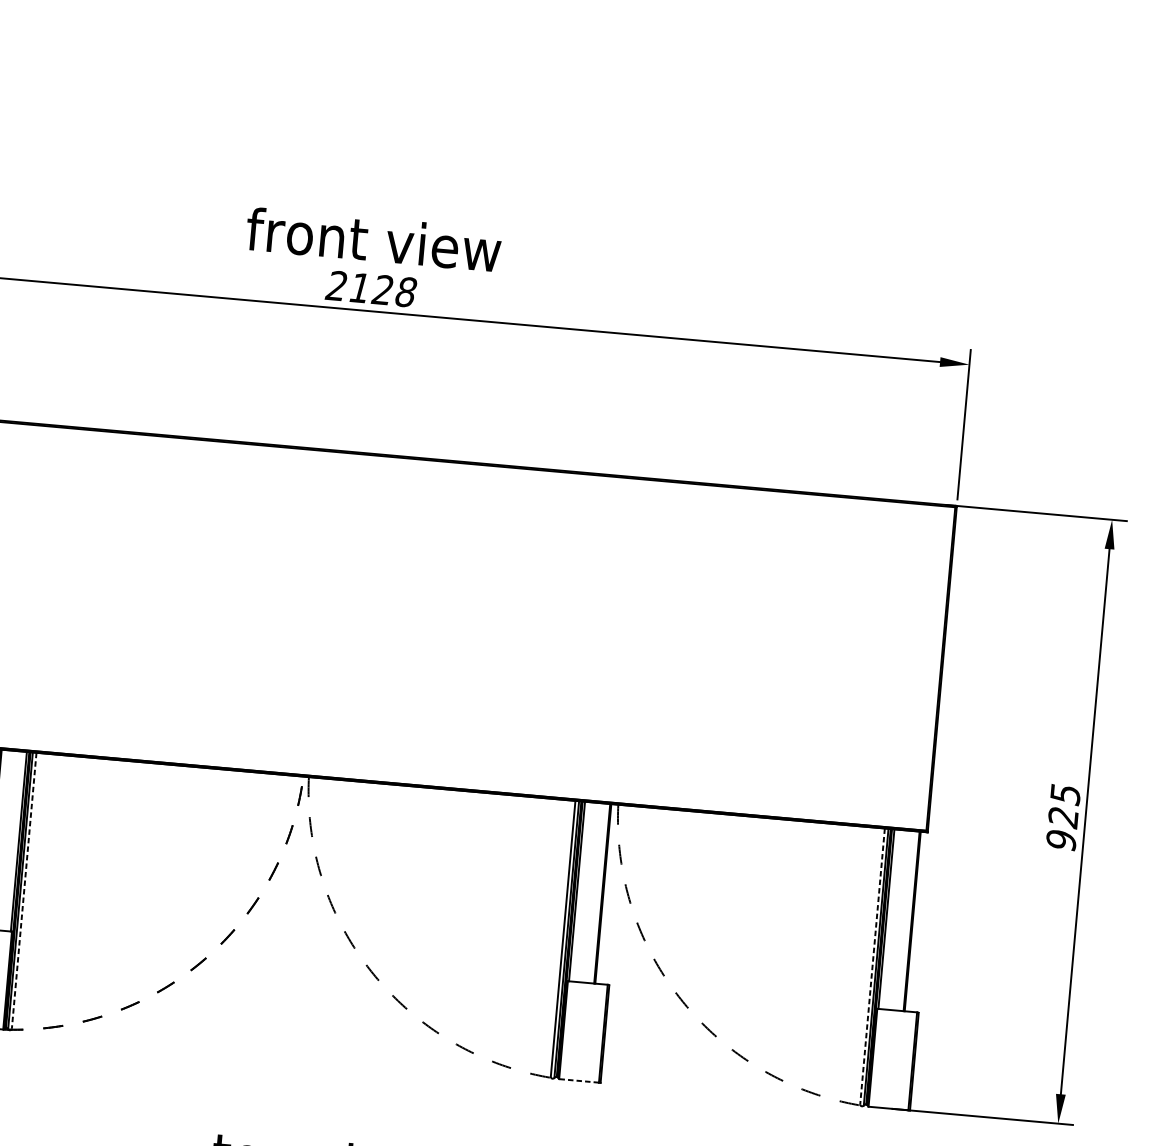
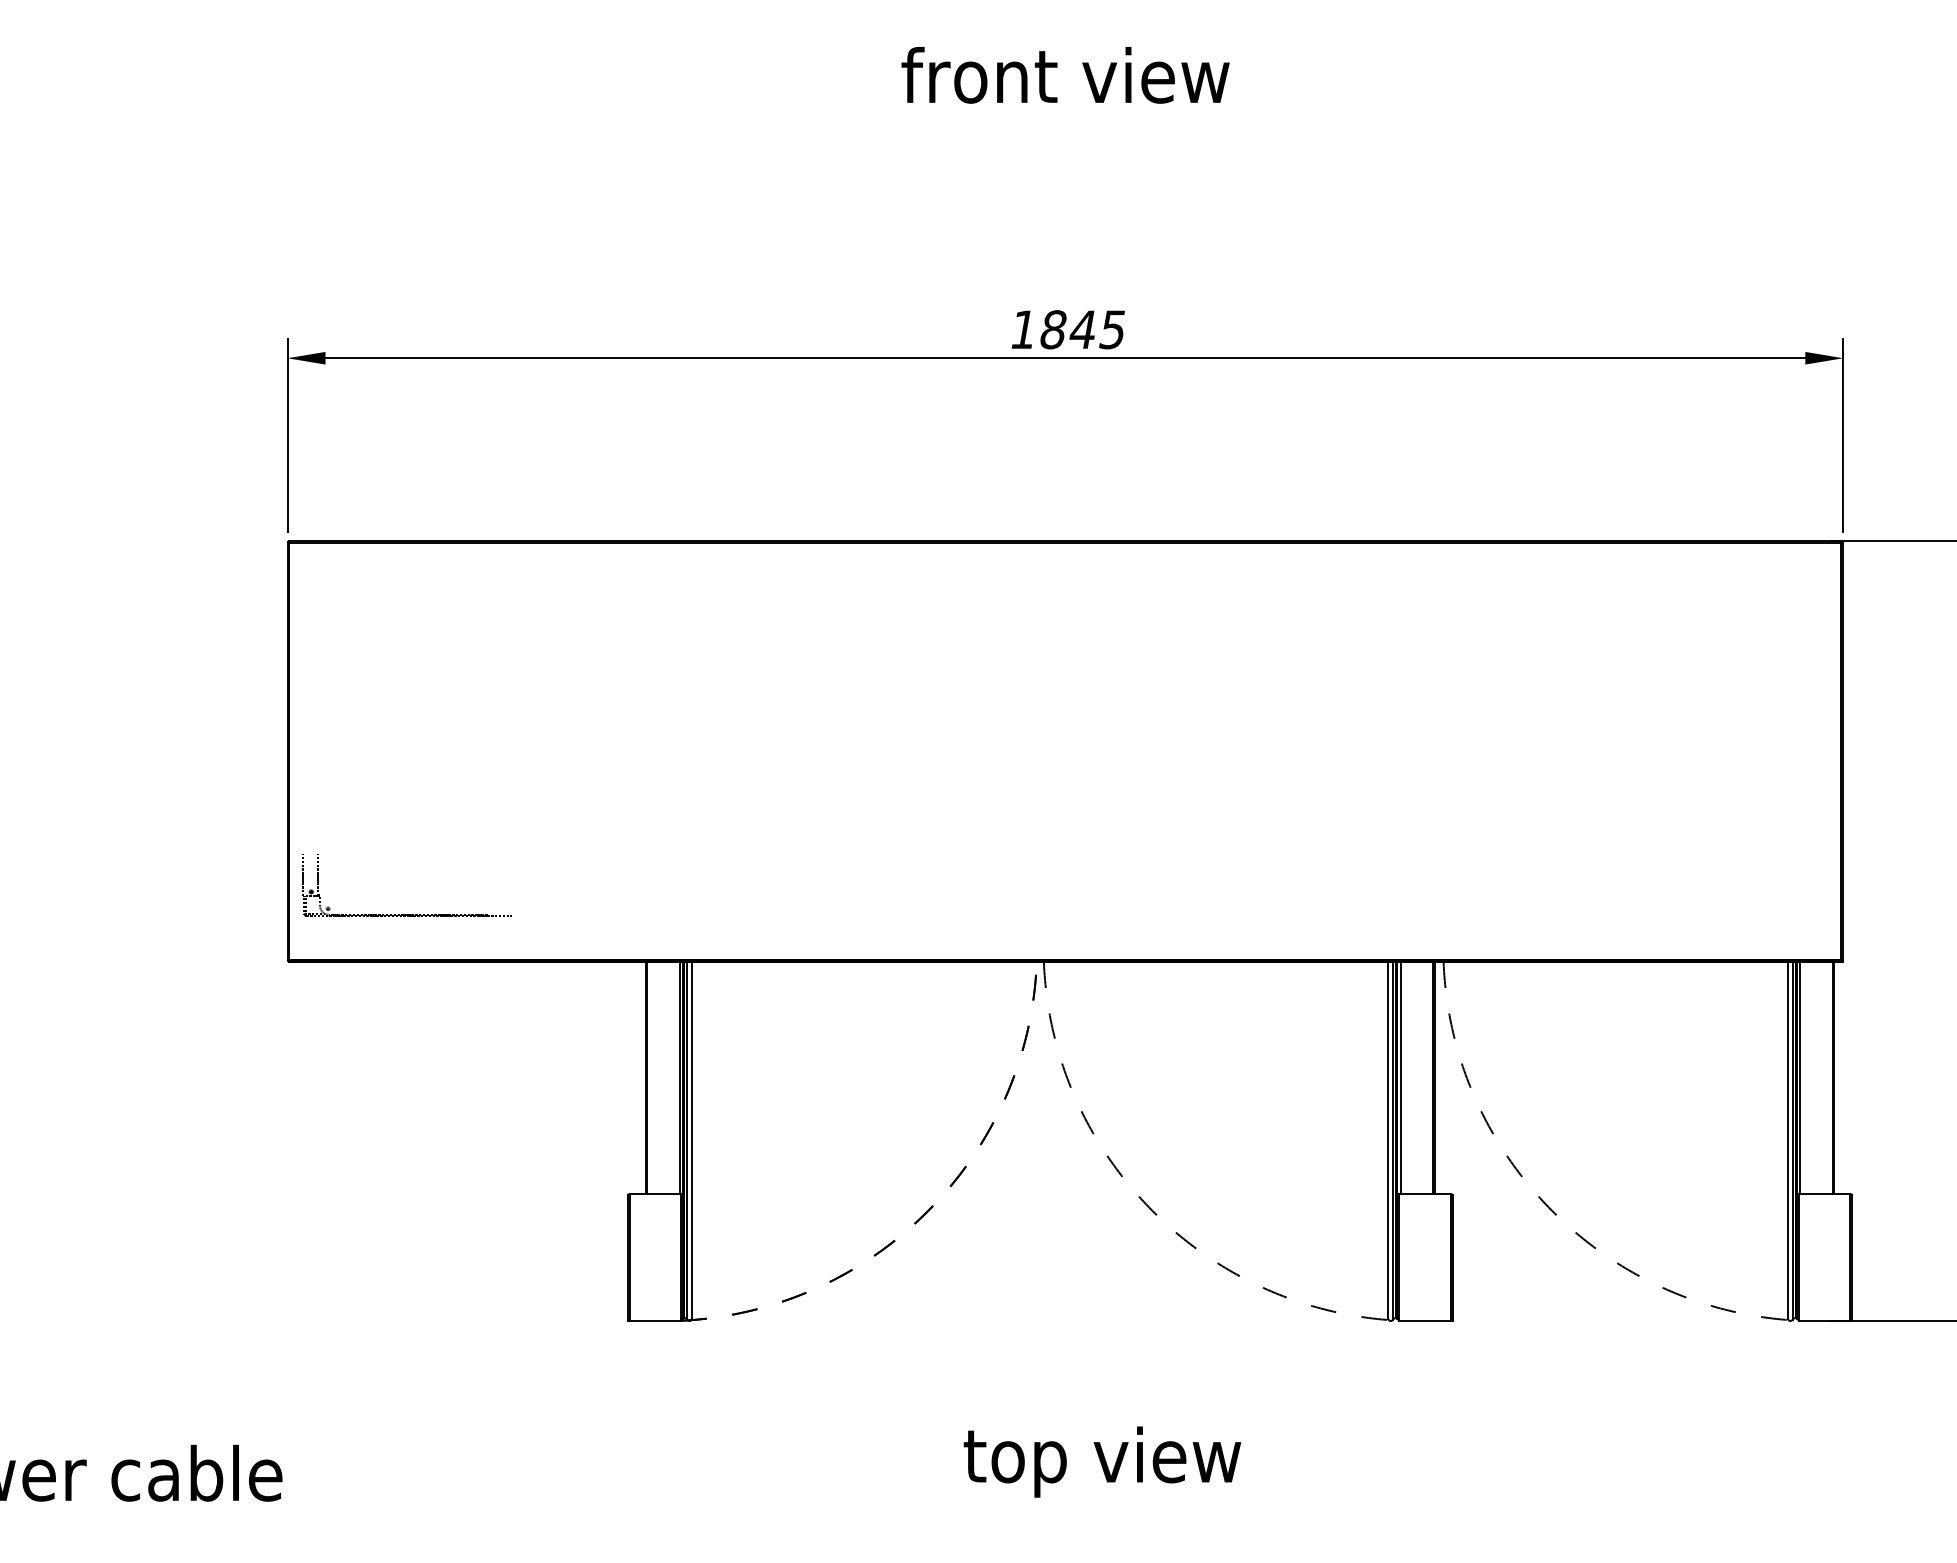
text: (373, 239) -> (1065, 75), moved
text: (370, 288) -> (1067, 329), 2128 -> 1845
line: (24, 890) -> (692, 1140), dashed -> solid
line: (872, 966) -> (1787, 1140), dashed -> solid
line: (578, 1080) -> (1424, 1320), dashed -> solid

